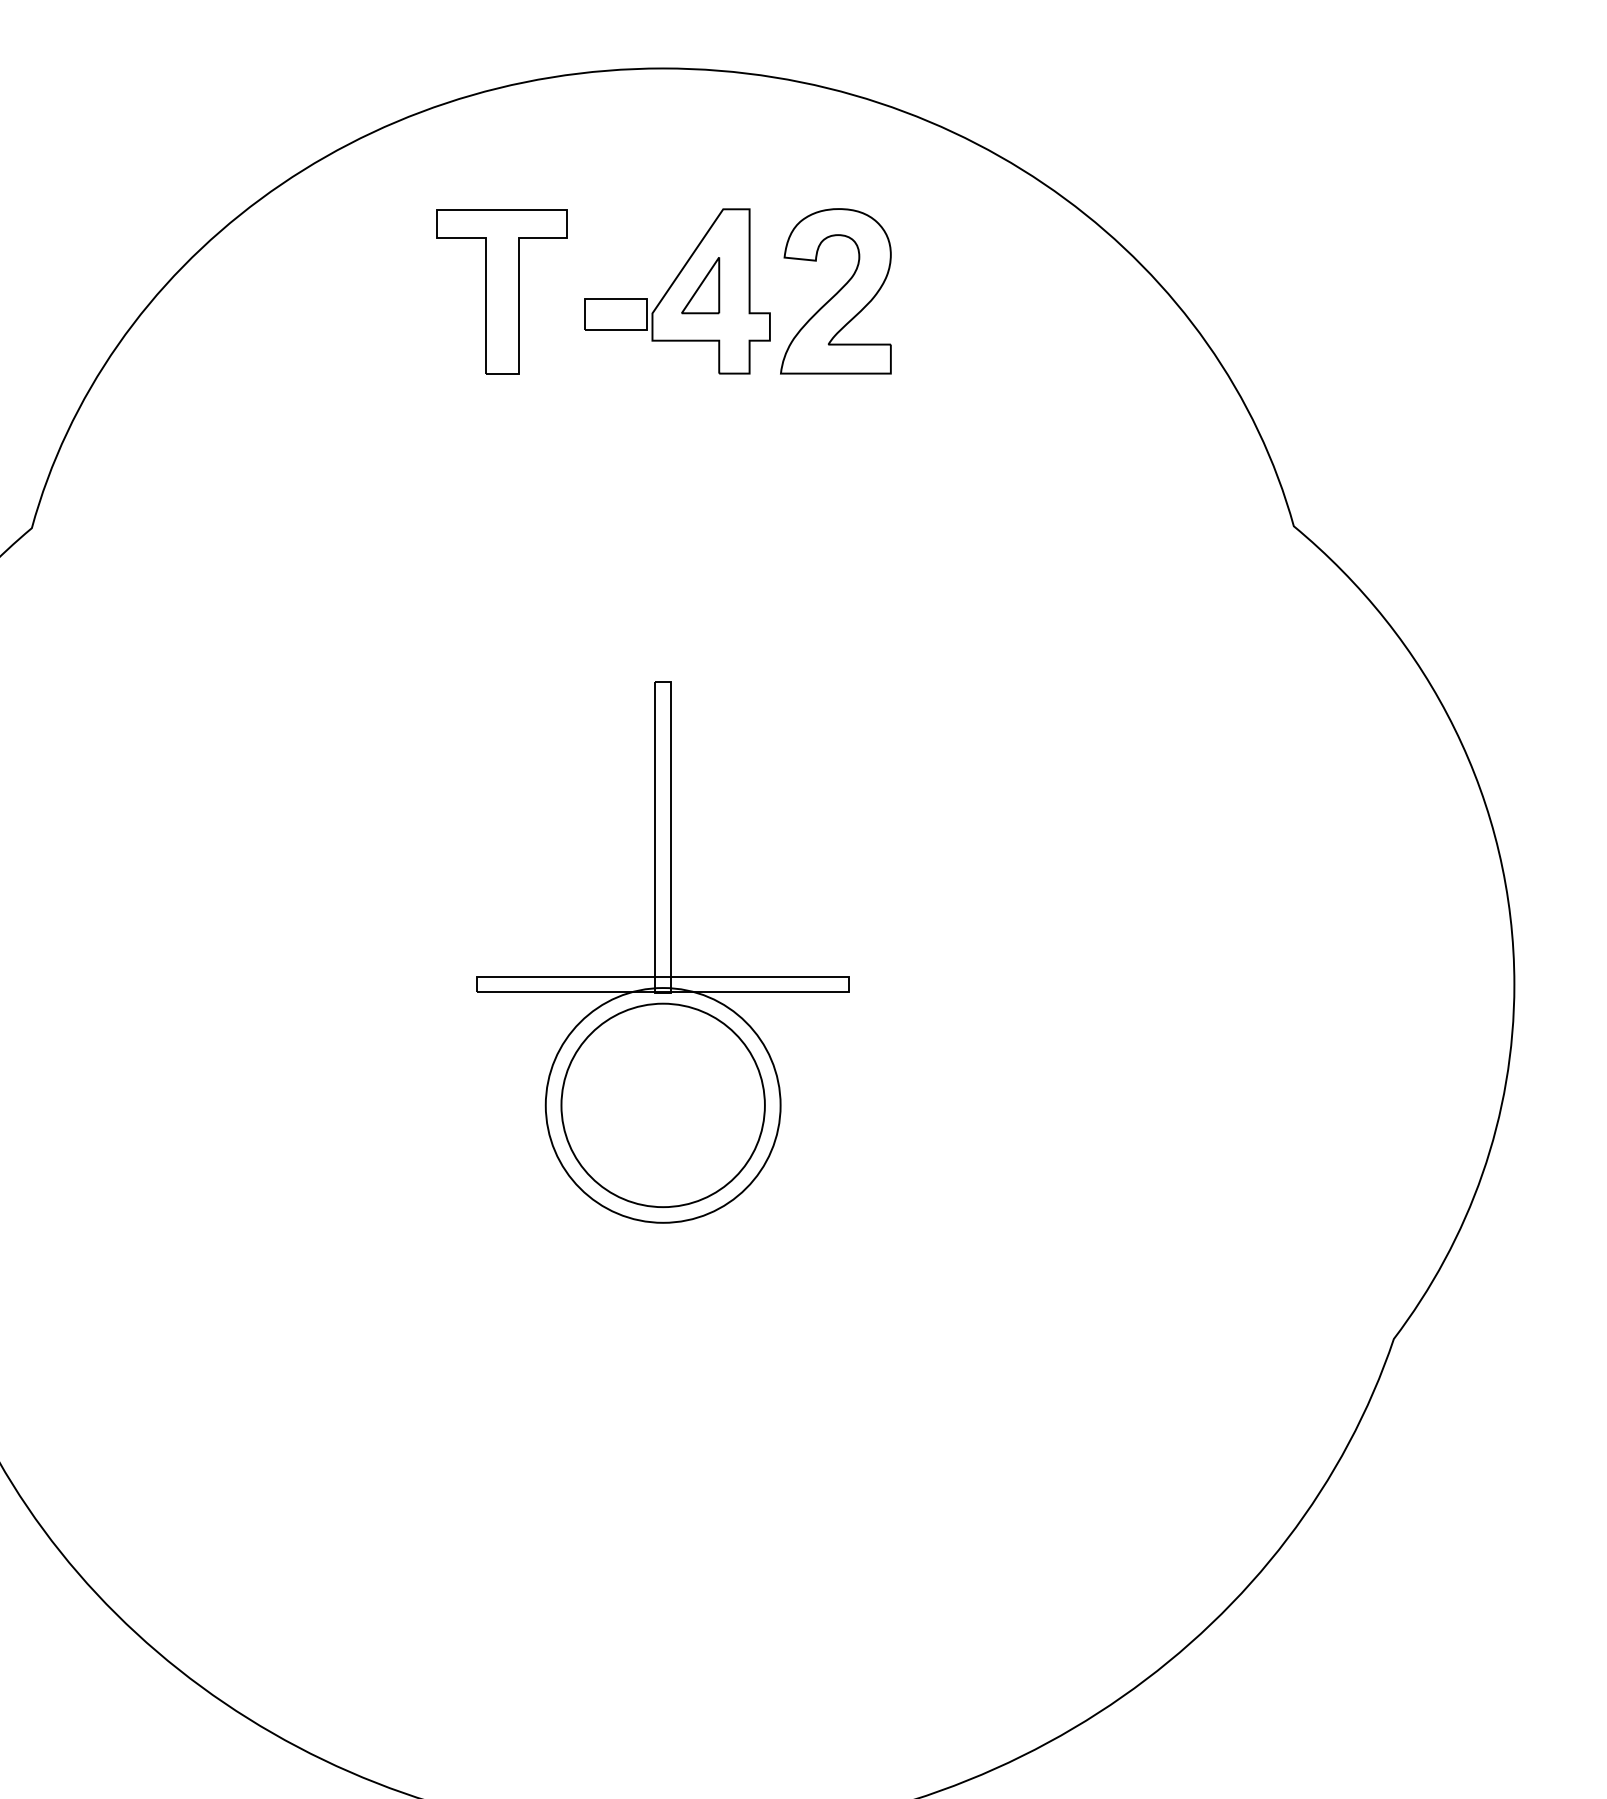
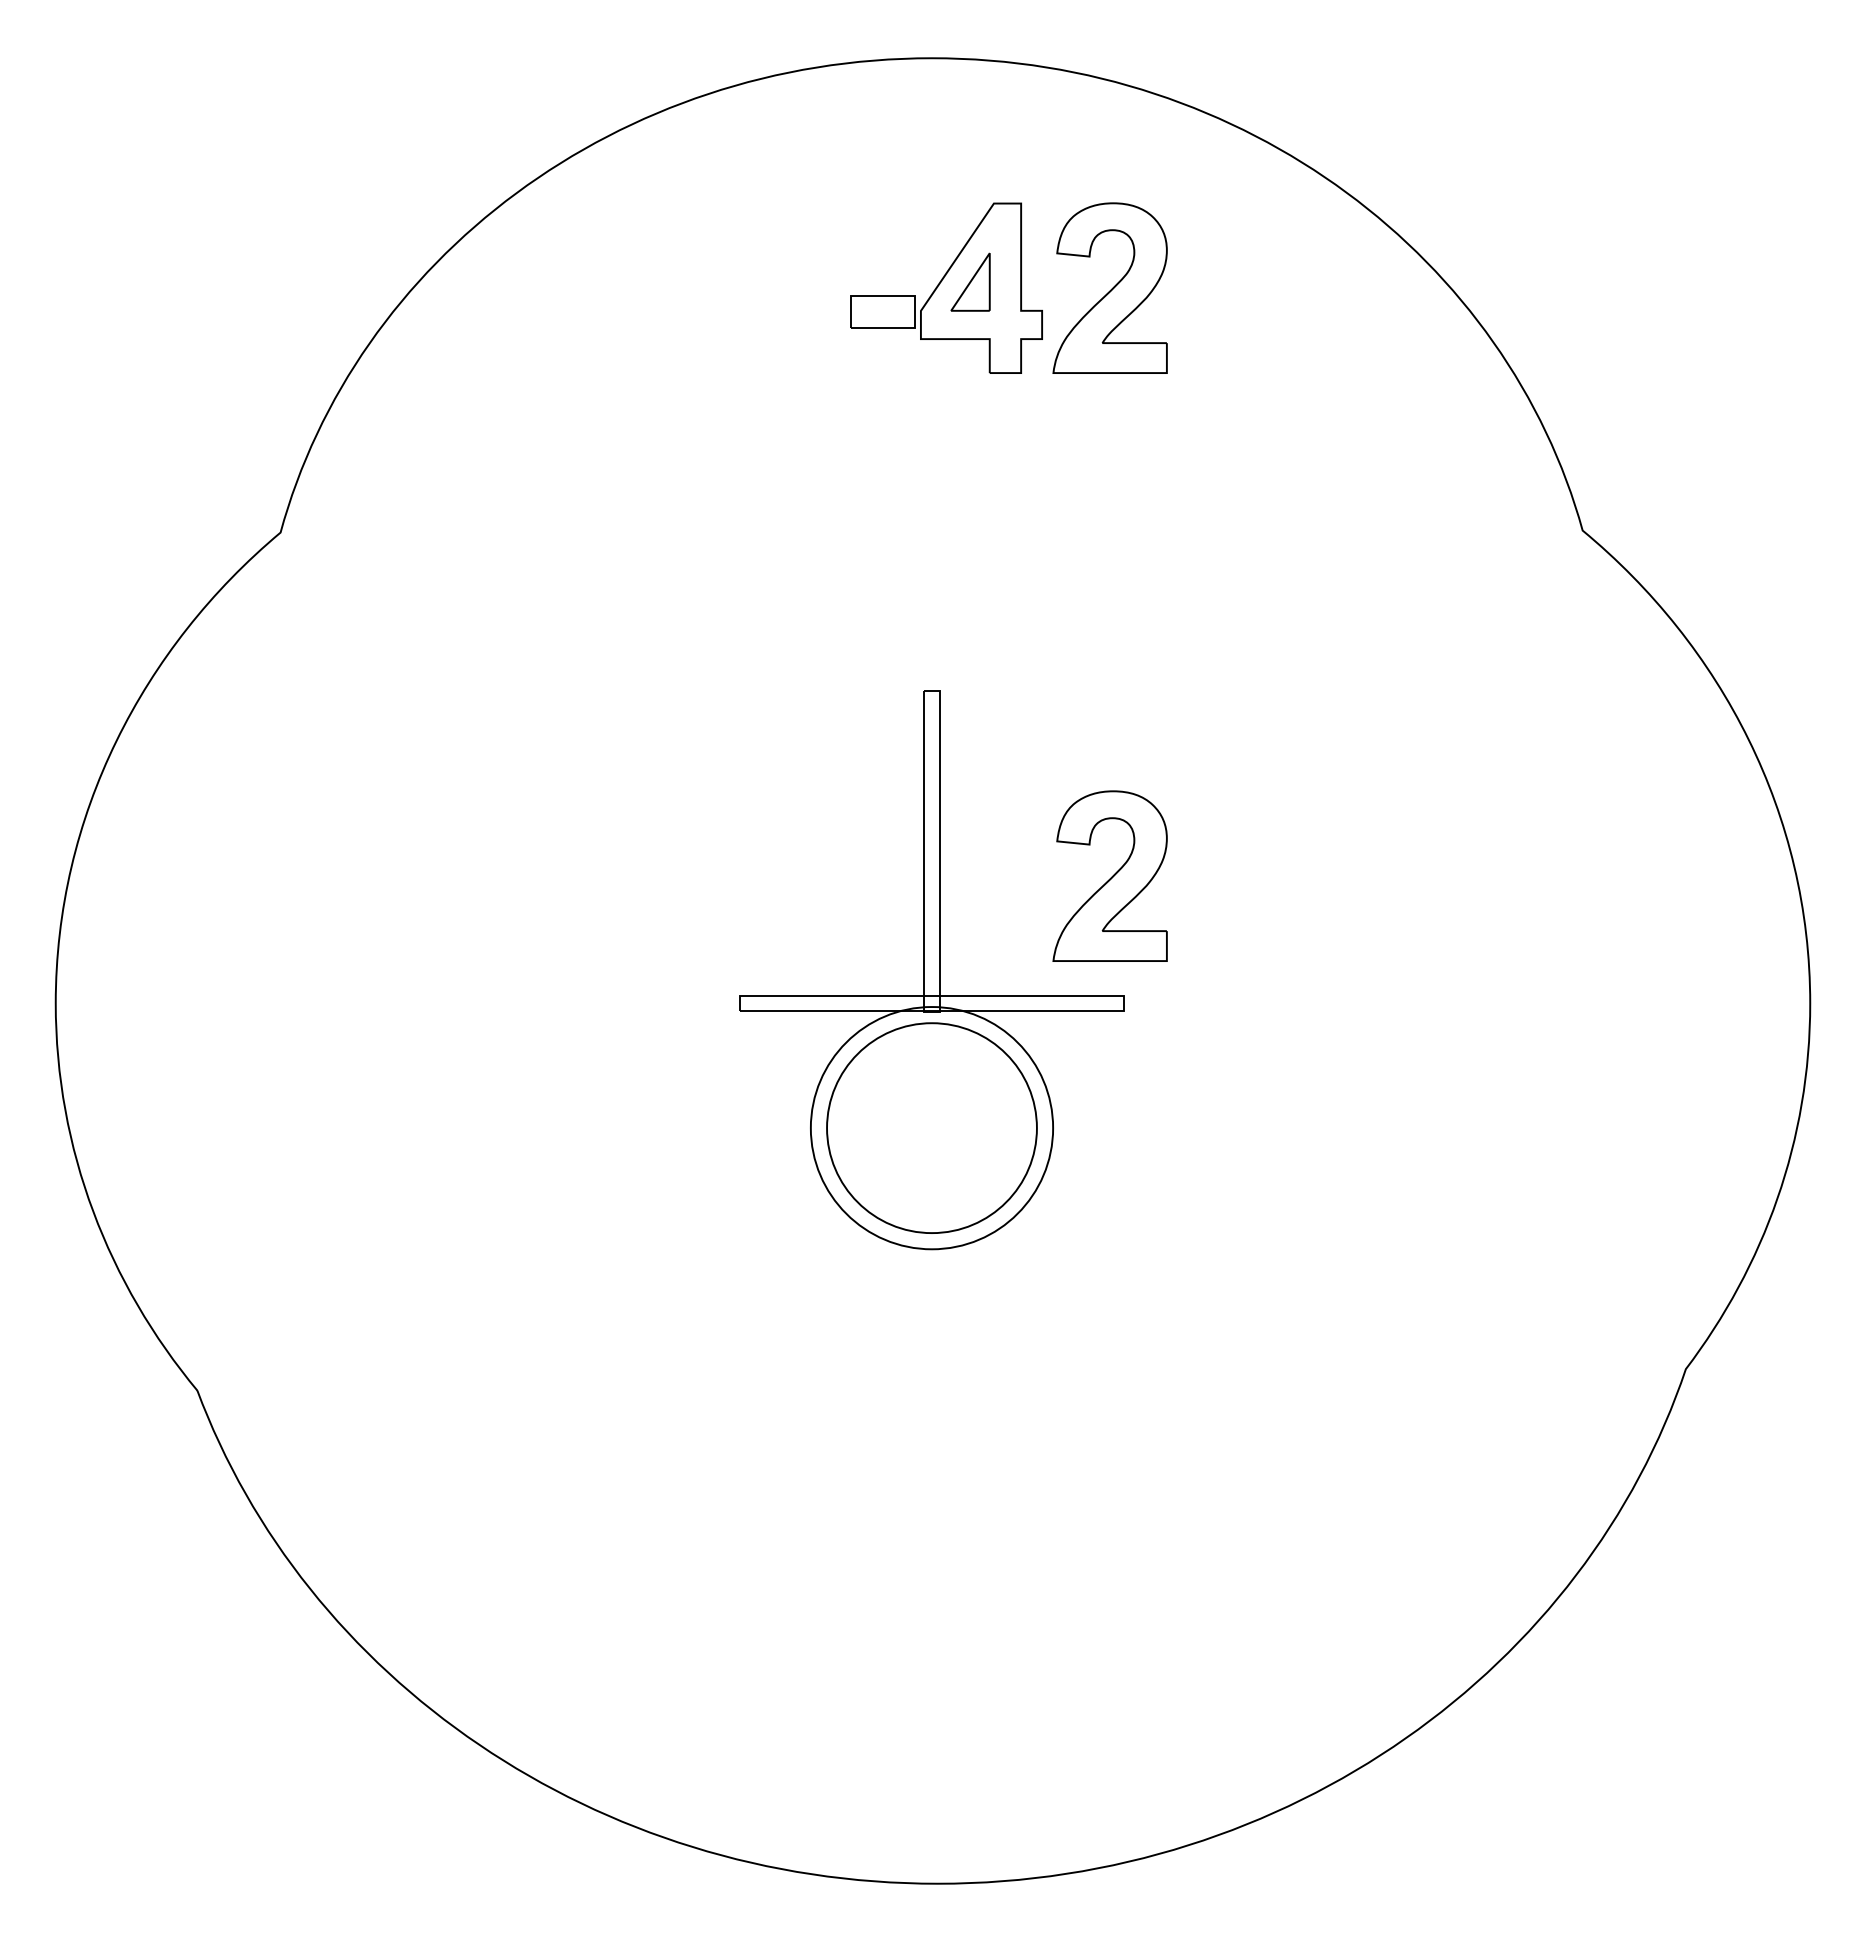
part: (501, 291) -> (765, 288), removed
part: (835, 860) -> (1109, 875), added

